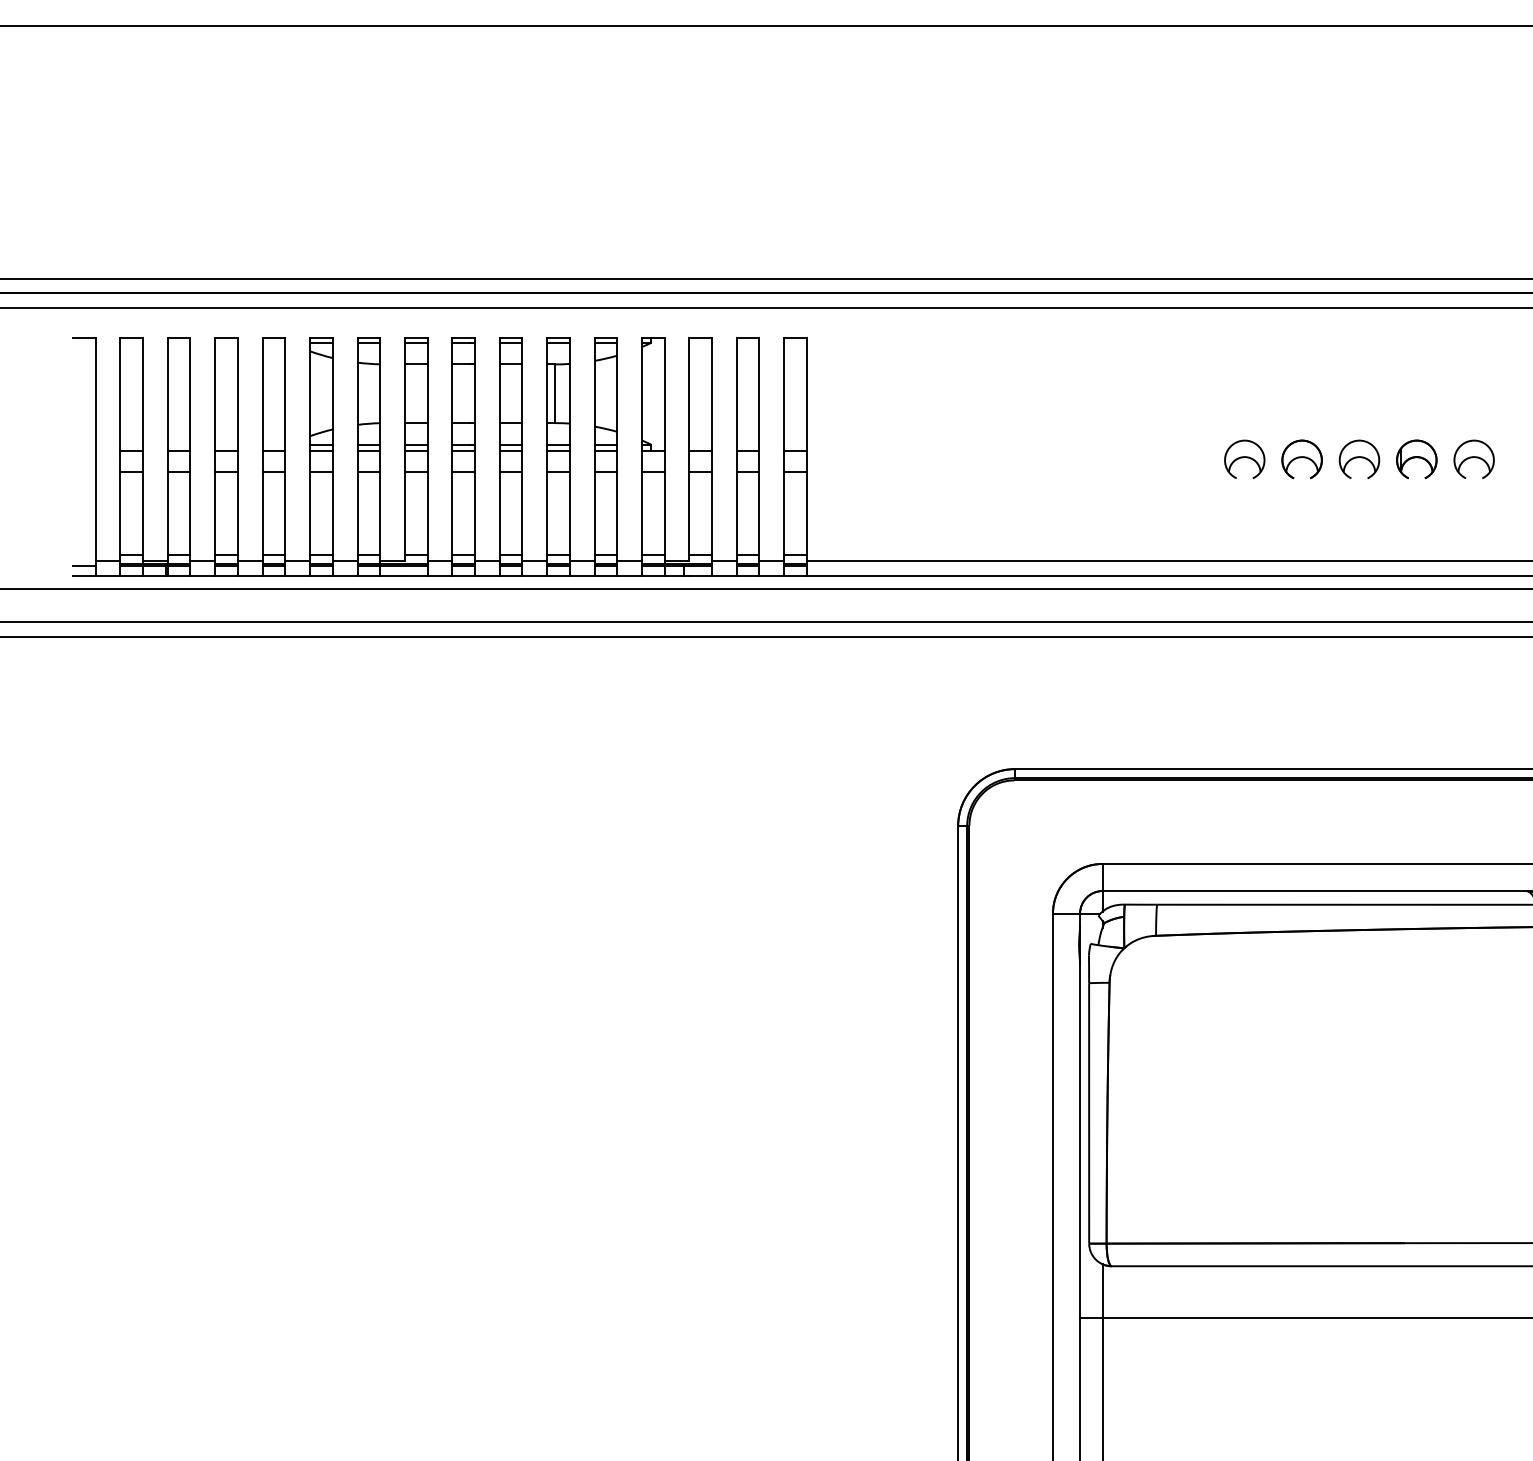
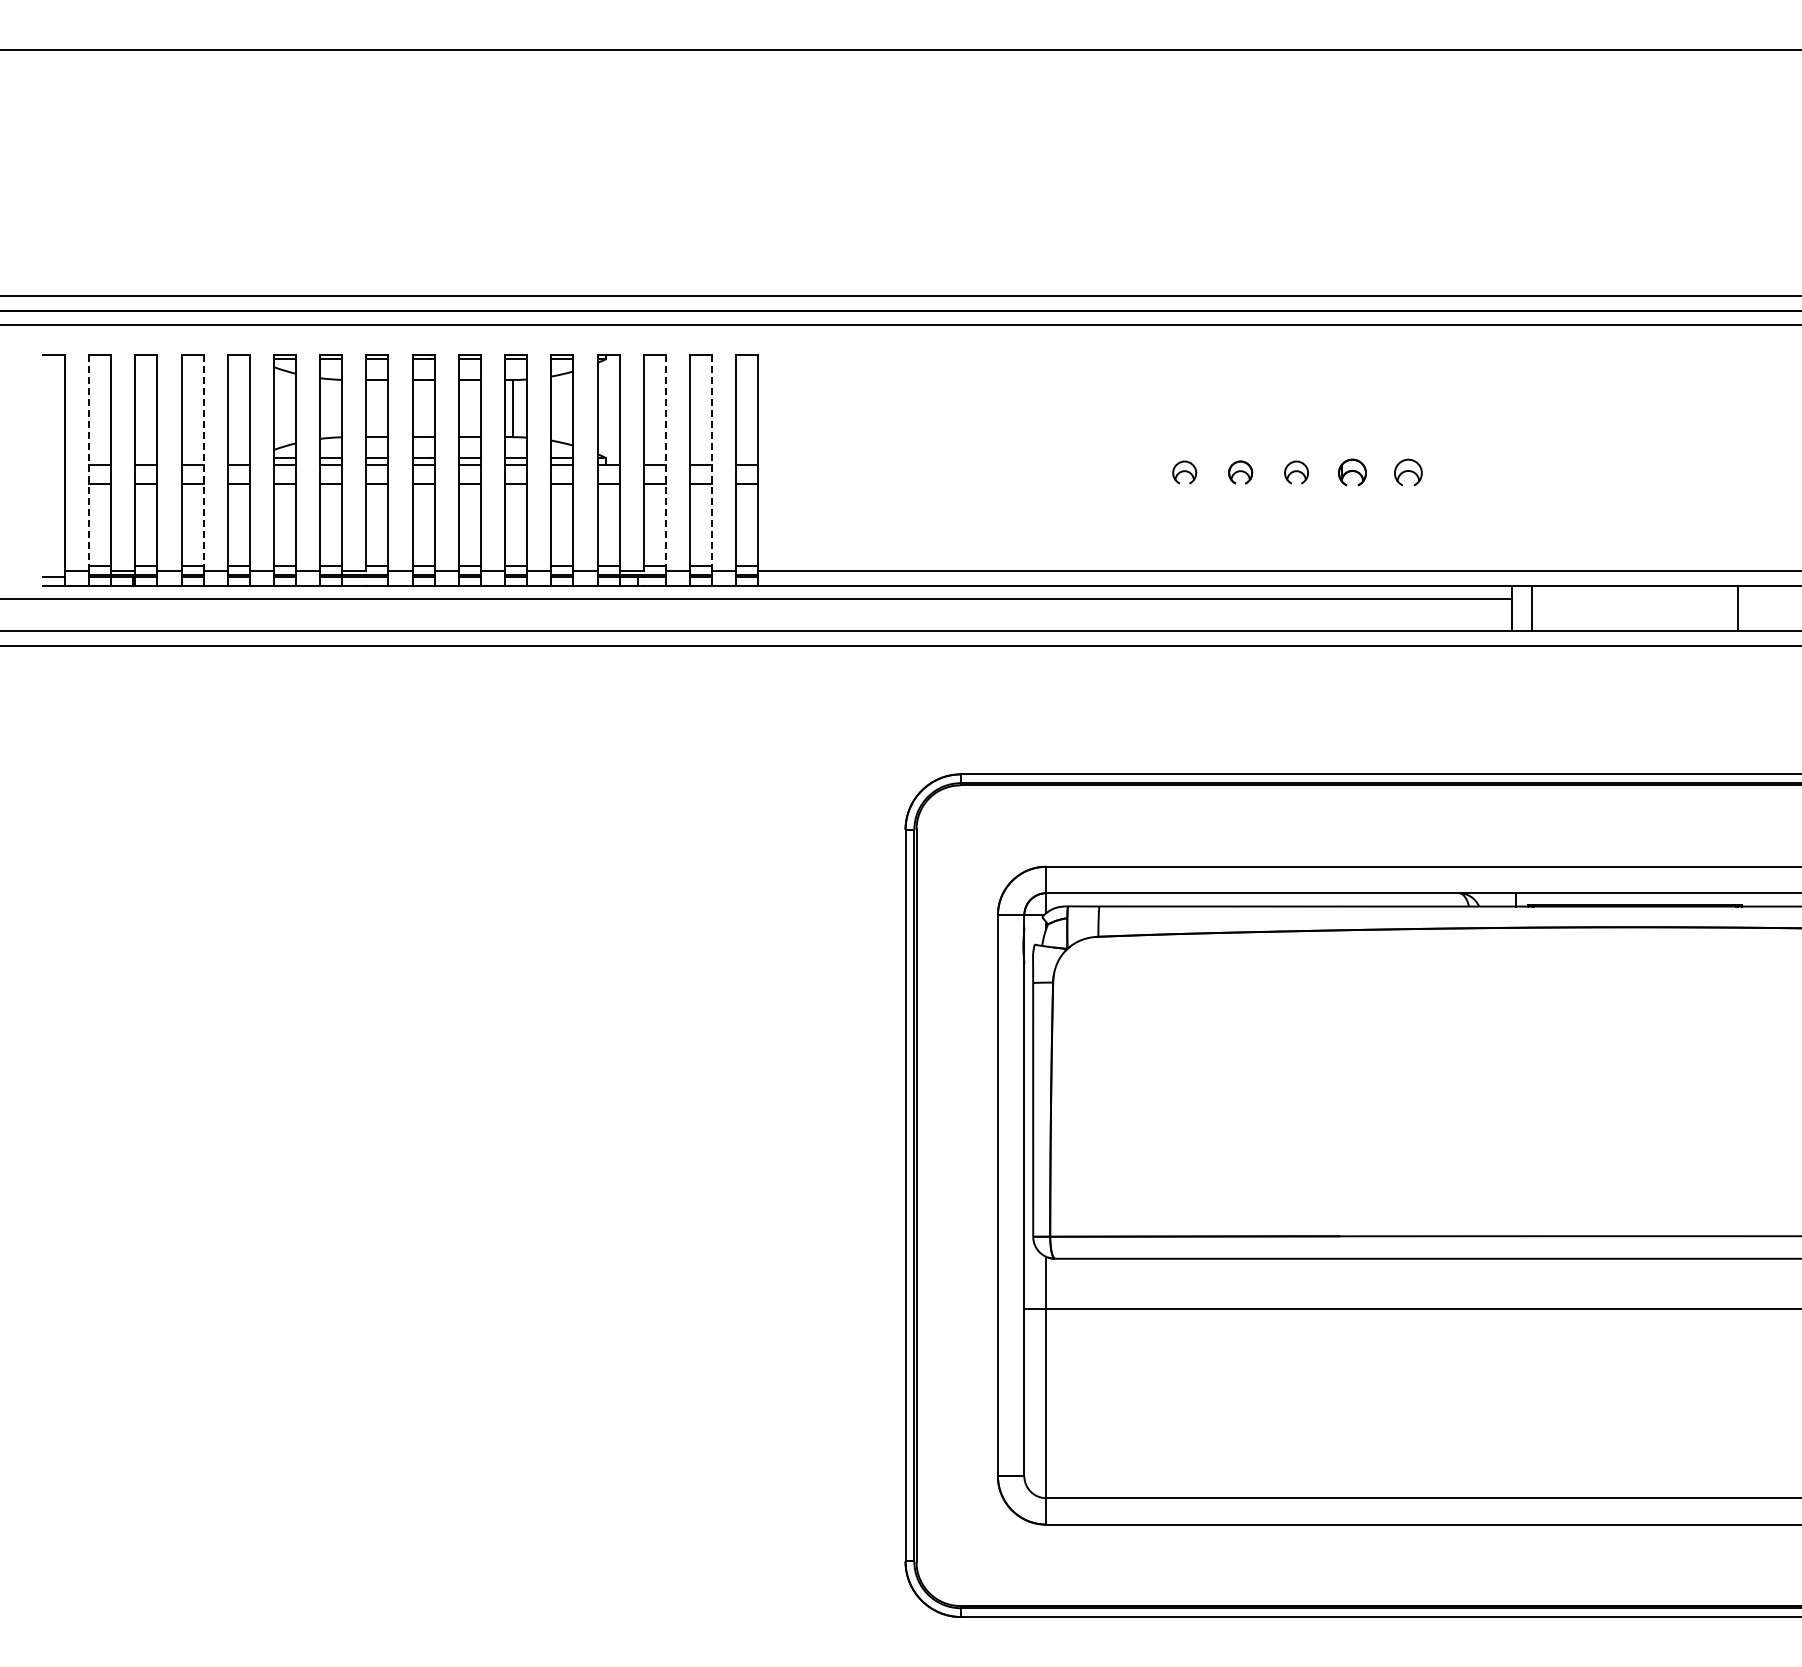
line: (120, 449) -> (89, 462), solid -> dashed
line: (711, 449) -> (665, 462), solid -> dashed
line: (237, 450) -> (203, 463), solid -> dashed
line: (759, 450) -> (711, 463), solid -> dashed
part: (1244, 459) -> (1184, 472), size x0.6
part: (1301, 459) -> (1240, 472), size x0.6
part: (1359, 459) -> (1296, 472), size x0.6
part: (1416, 459) -> (1352, 472), size x0.7
part: (1474, 459) -> (1408, 472), size x0.7

